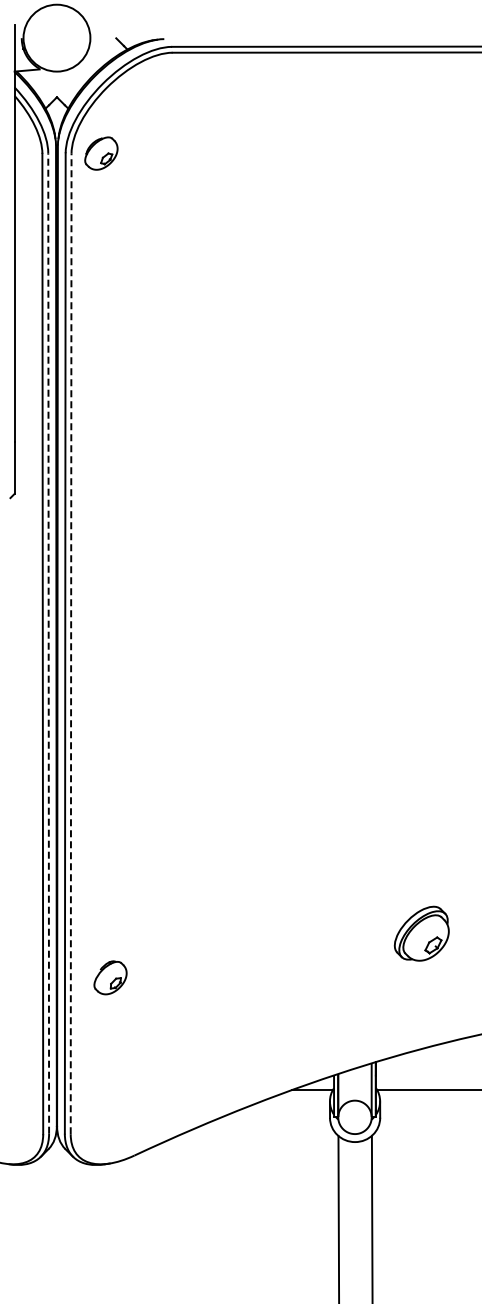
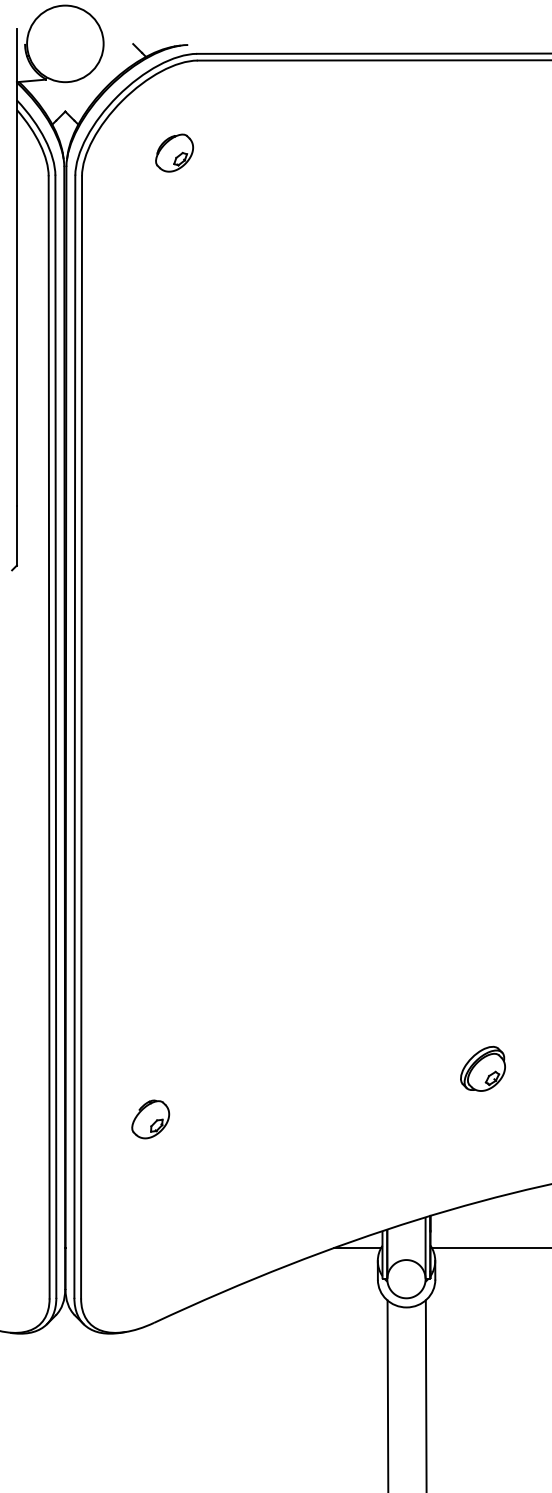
part: (101, 153) -> (174, 153), moved
line: (48, 642) -> (55, 735), dashed -> solid
line: (71, 643) -> (81, 736), dashed -> solid
part: (421, 933) -> (482, 1068), size x0.71
part: (110, 977) -> (150, 1119), moved

